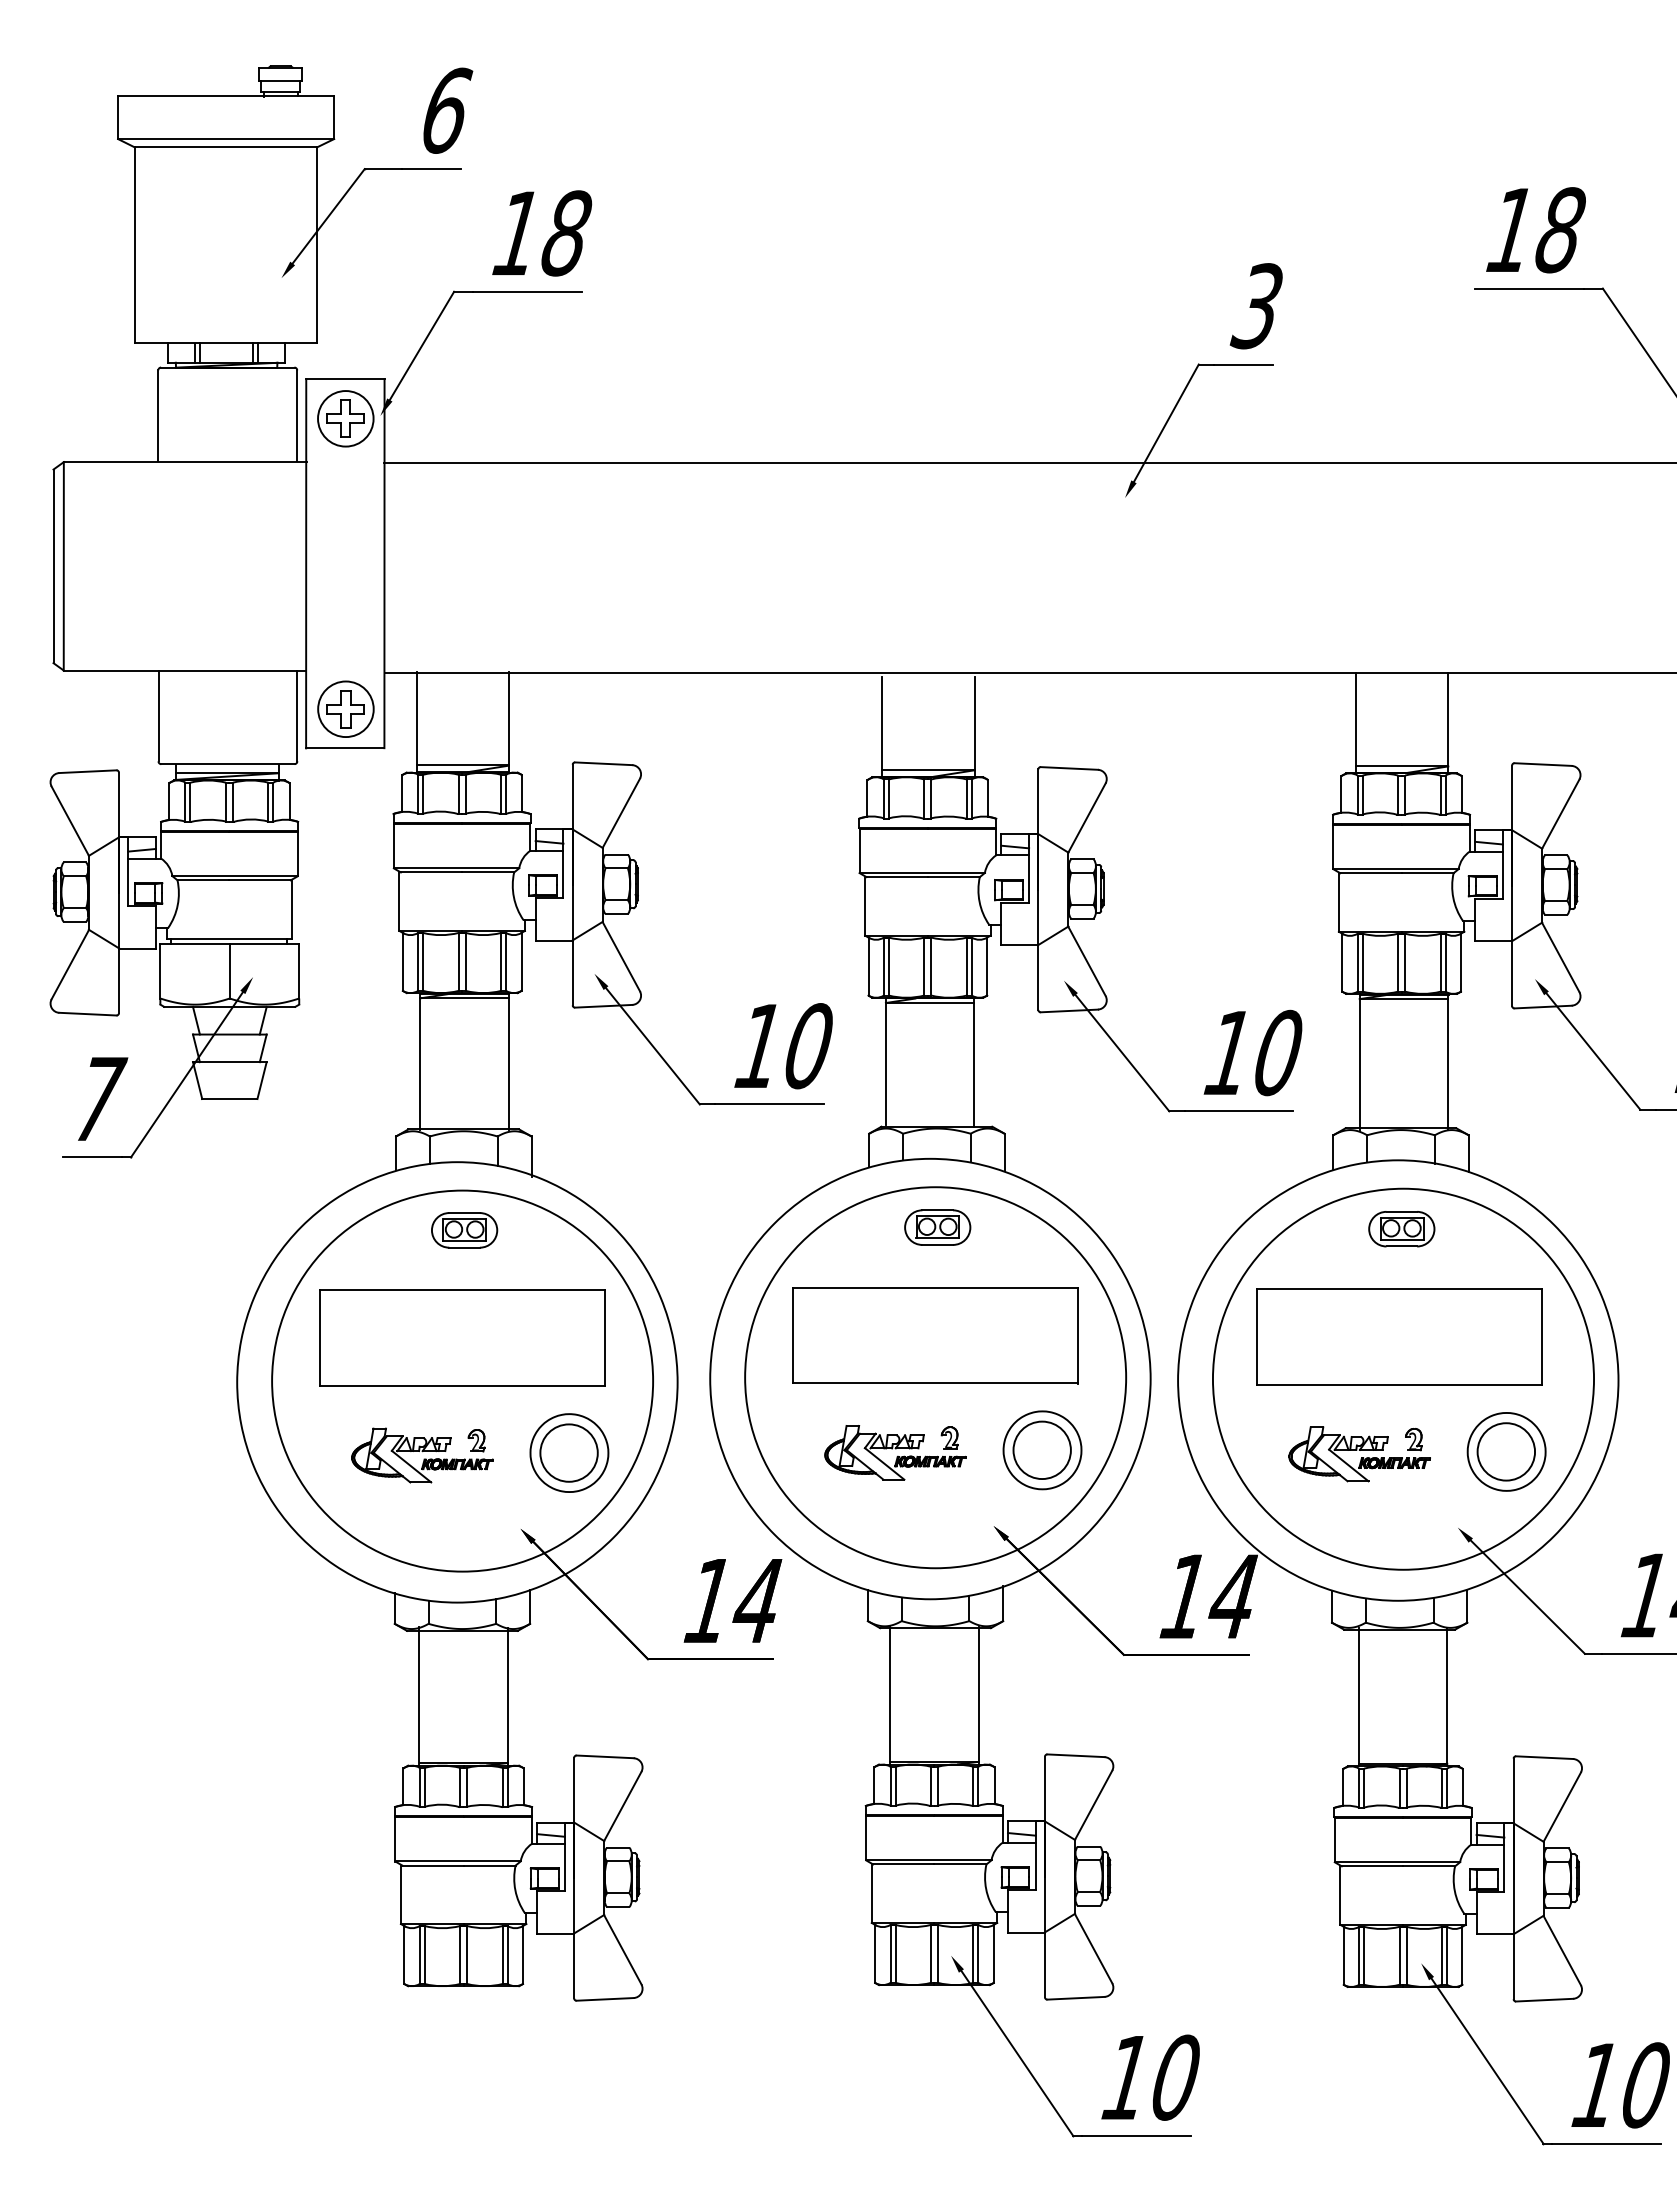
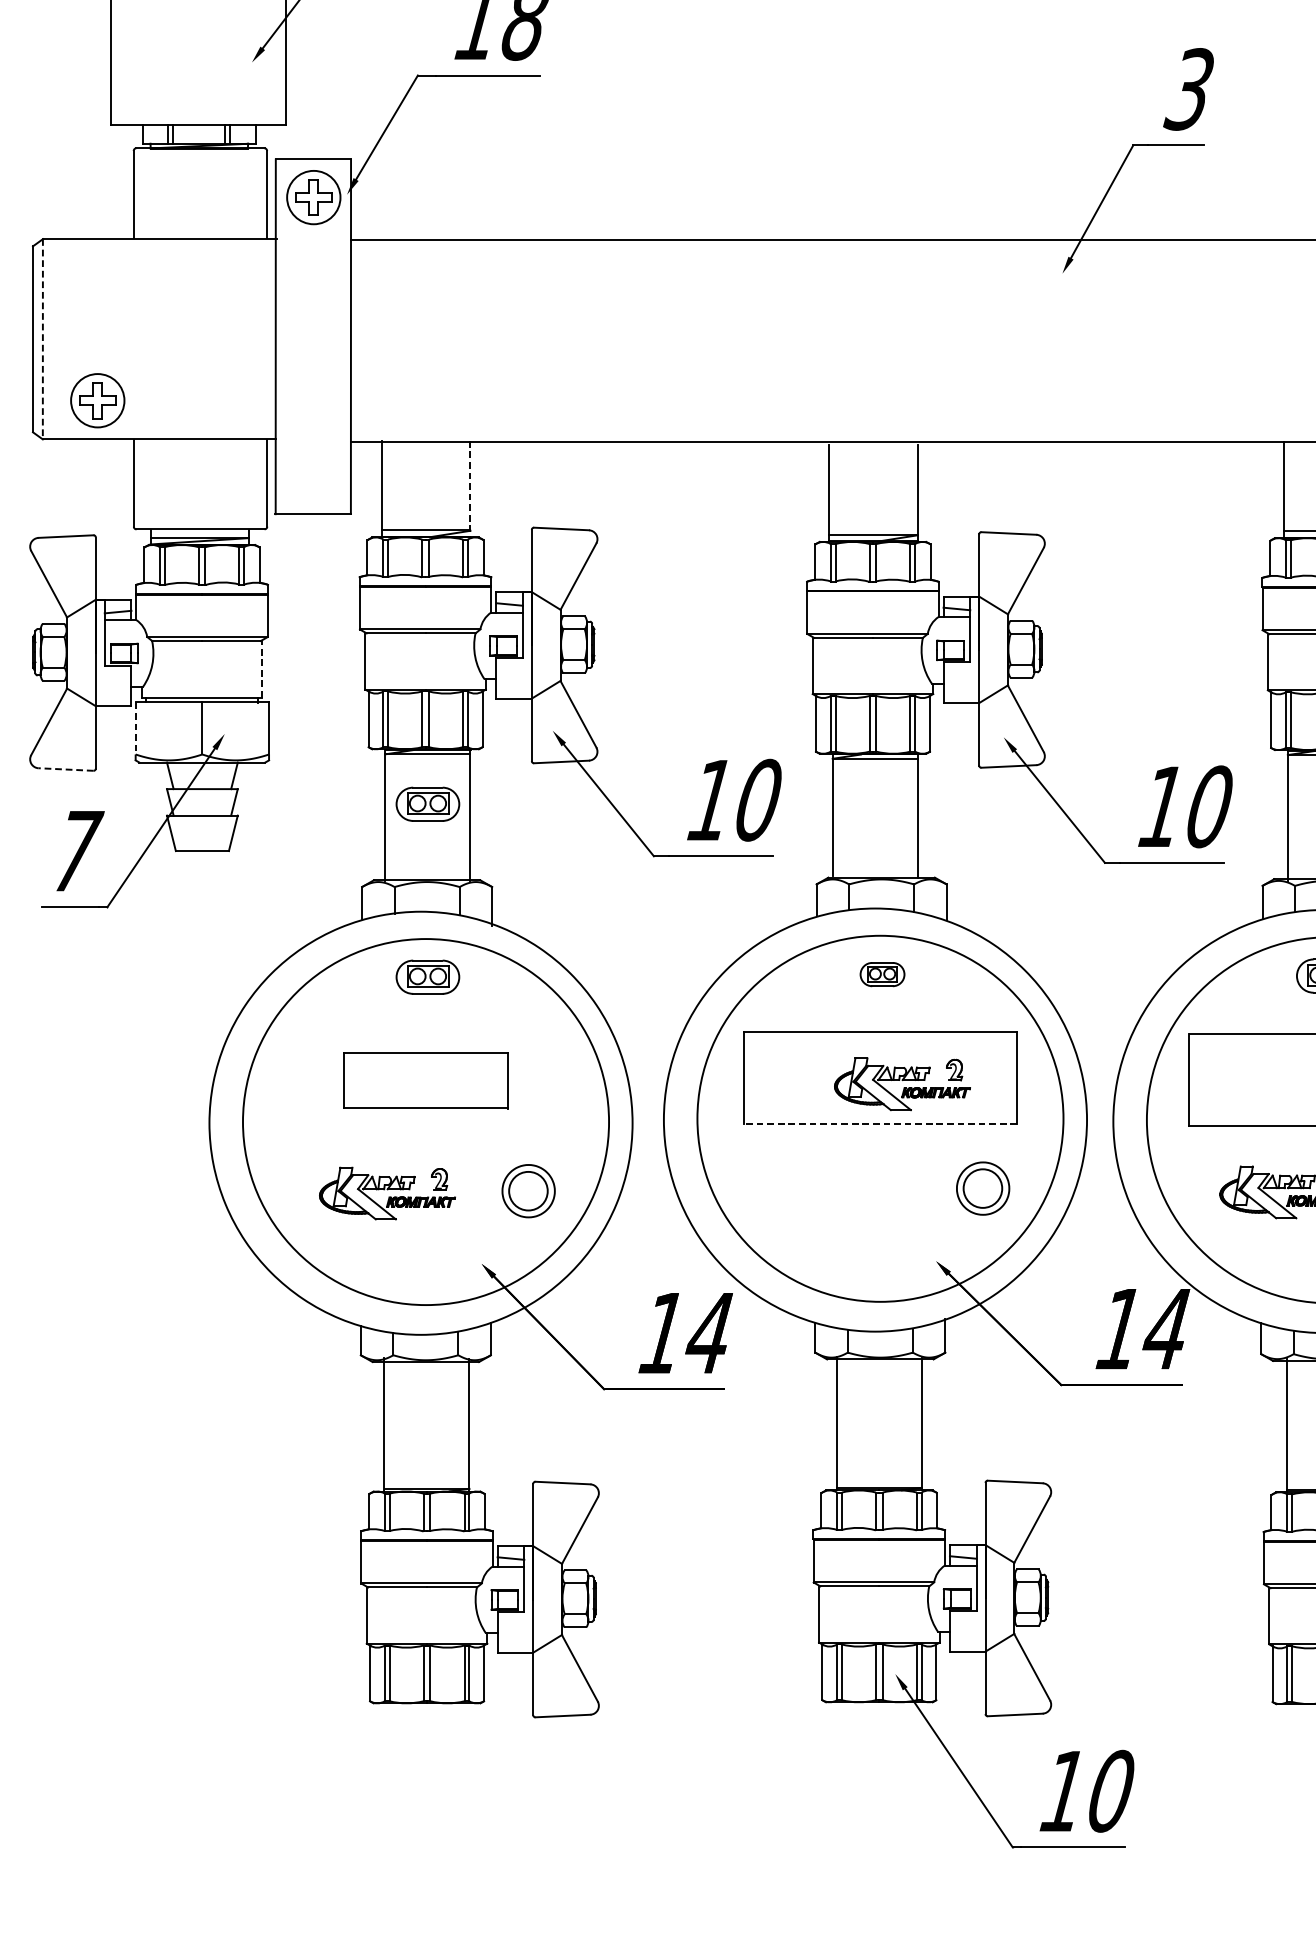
line: (63, 566) -> (42, 339), solid -> dashed
part: (345, 708) -> (97, 399), moved
line: (508, 722) -> (470, 489), solid -> dashed
line: (292, 909) -> (262, 668), solid -> dashed
line: (160, 971) -> (135, 728), solid -> dashed
line: (87, 1014) -> (65, 769), solid -> dashed
part: (464, 1050) -> (427, 804), added
part: (937, 1227) -> (882, 974), size x0.7
part: (462, 1337) -> (425, 1080), size x0.6
line: (935, 1383) -> (880, 1124), solid -> dashed
part: (1042, 1450) -> (983, 1188), size x0.7
part: (569, 1452) -> (528, 1190), size x0.7
part: (895, 1452) -> (902, 1084), moved

